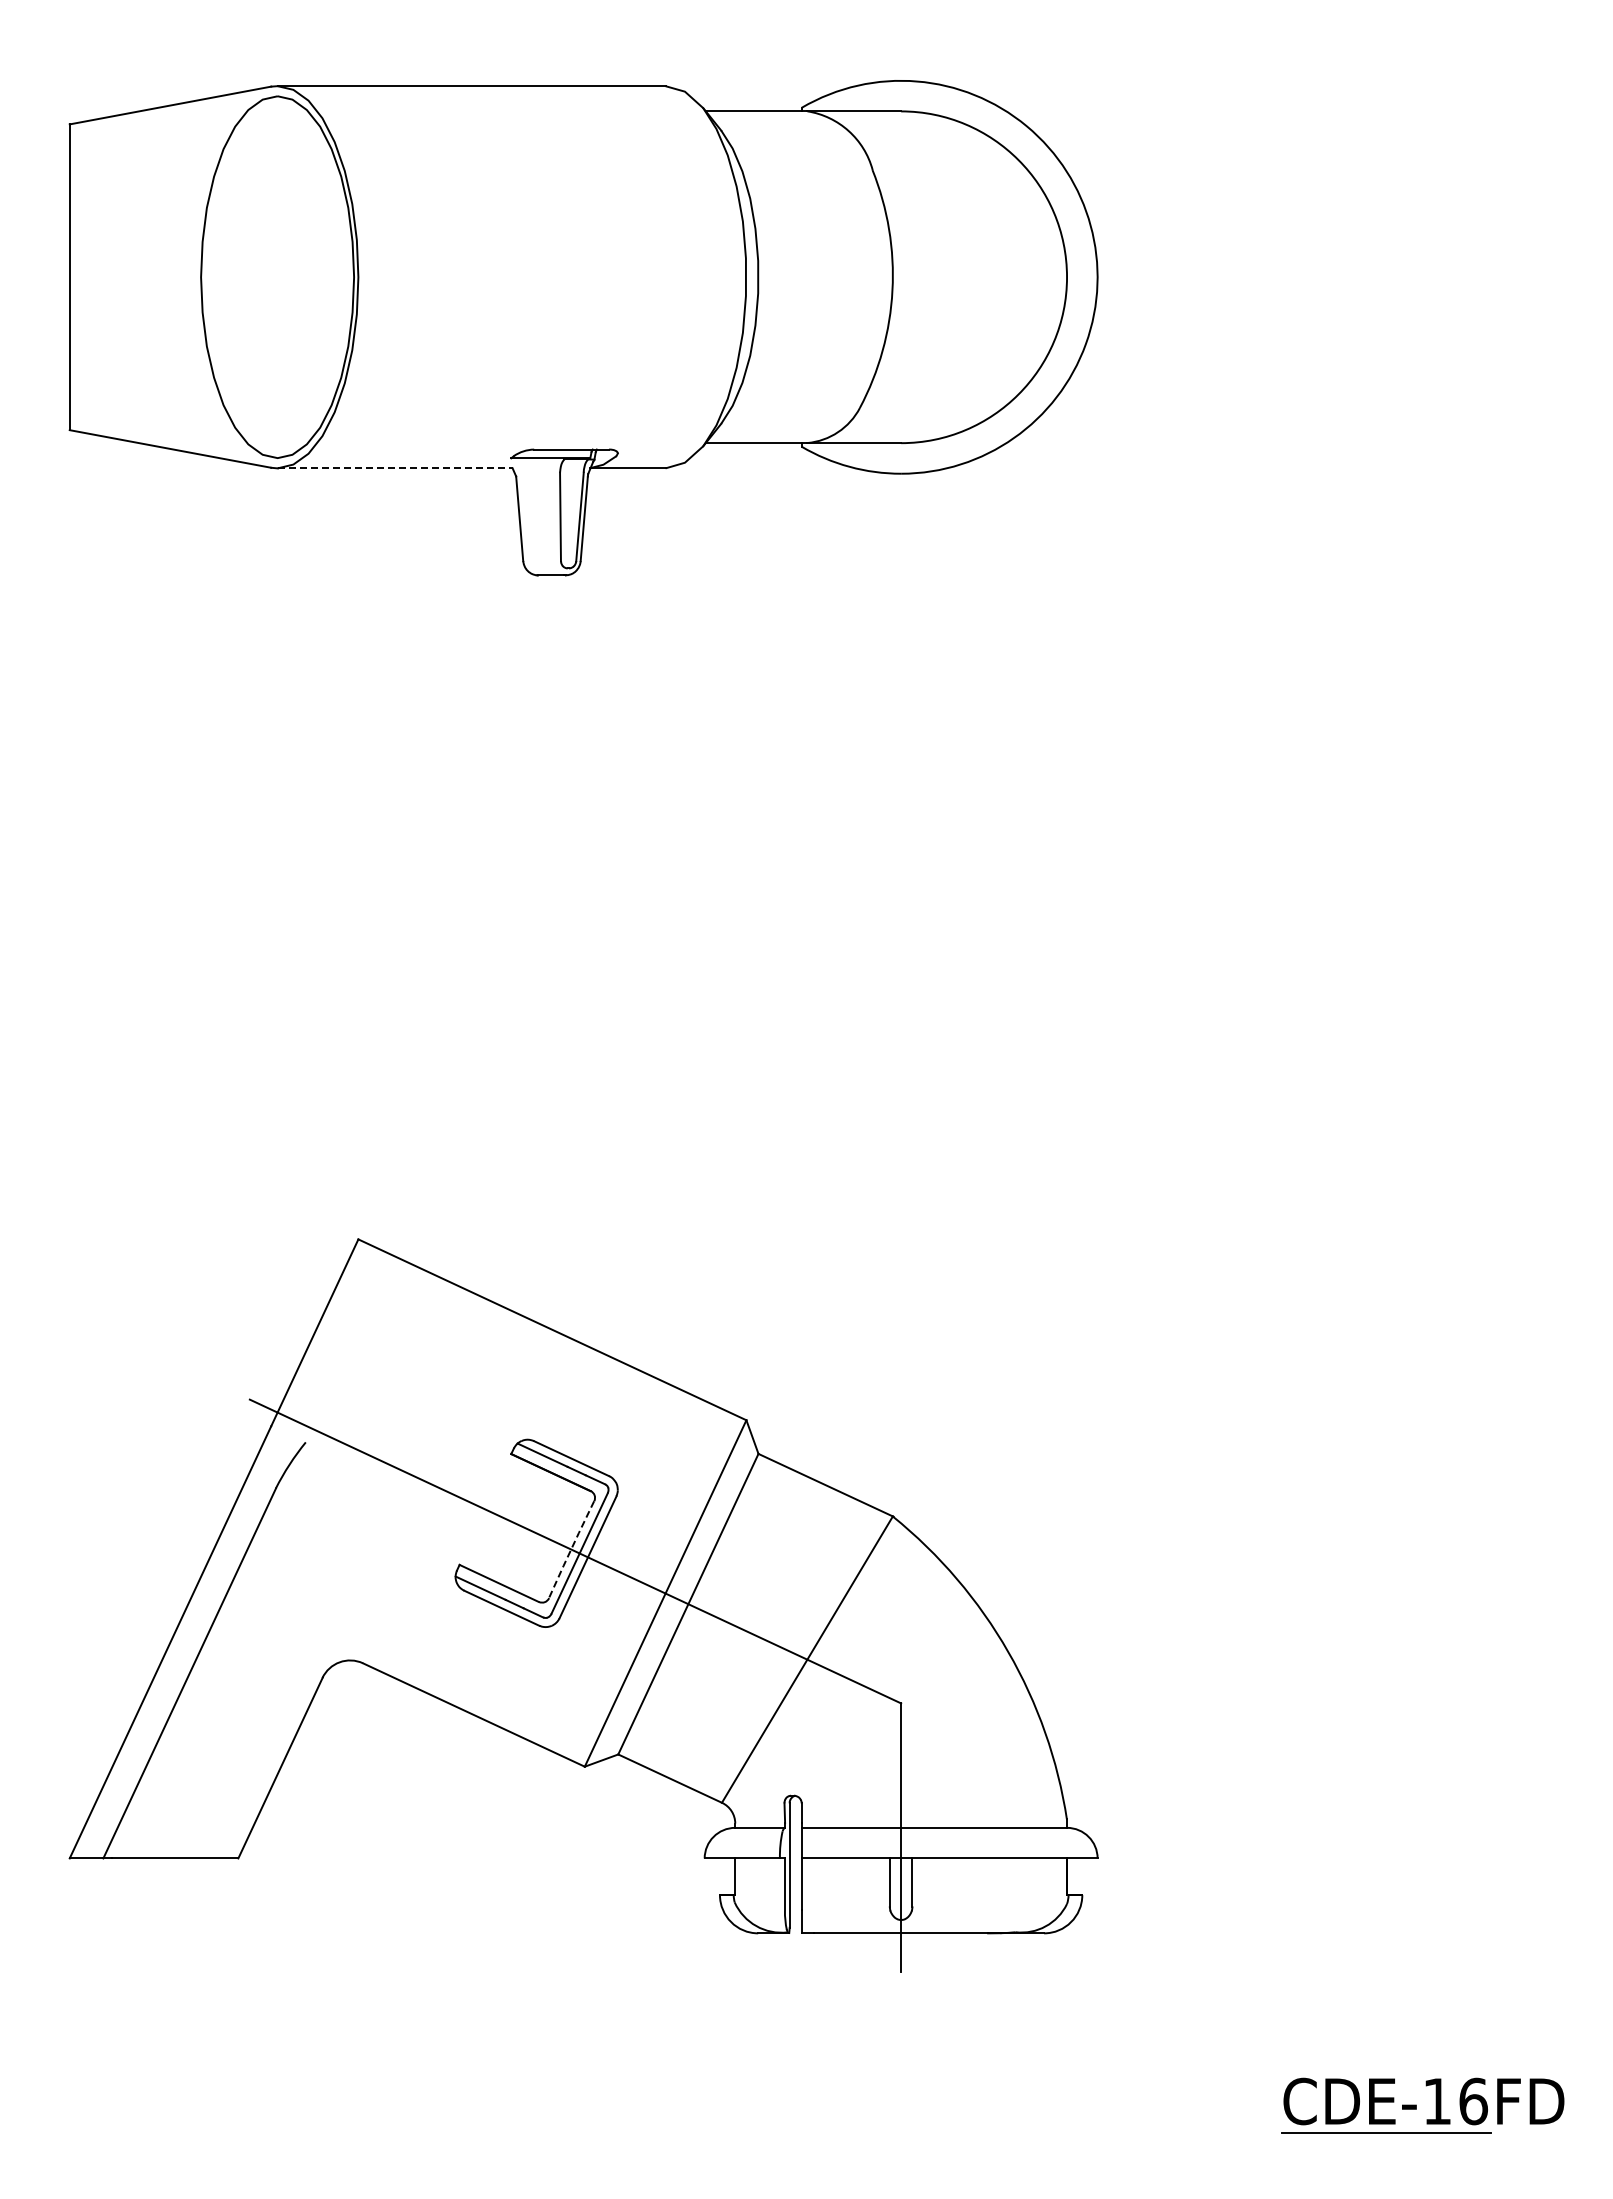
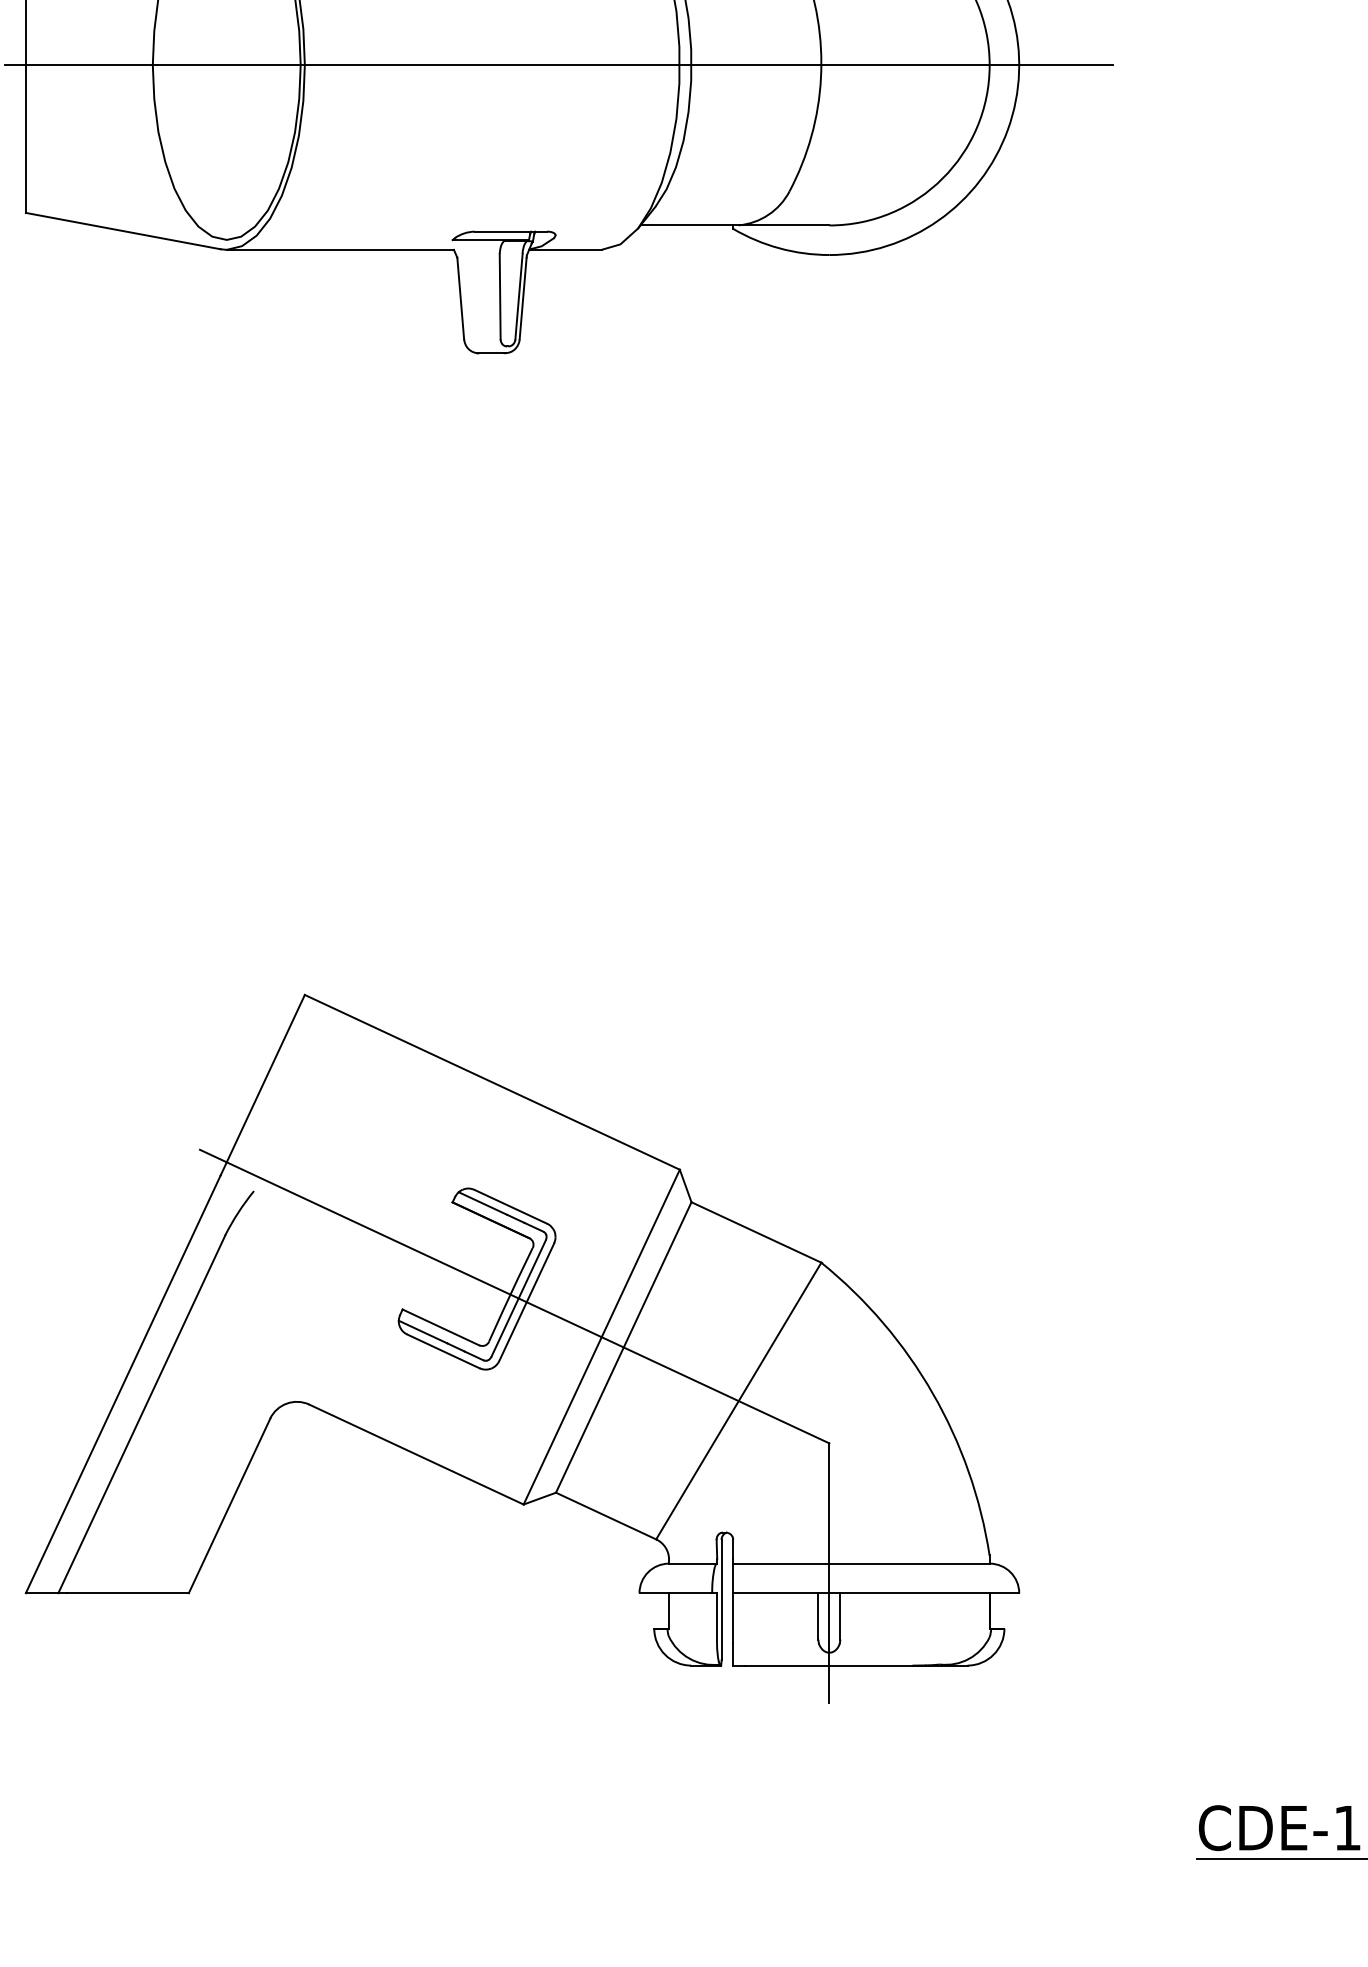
line: (621, 277) -> (559, 65), added
line: (395, 468) -> (340, 249), dashed -> solid
line: (571, 1549) -> (510, 1294), dashed -> solid

